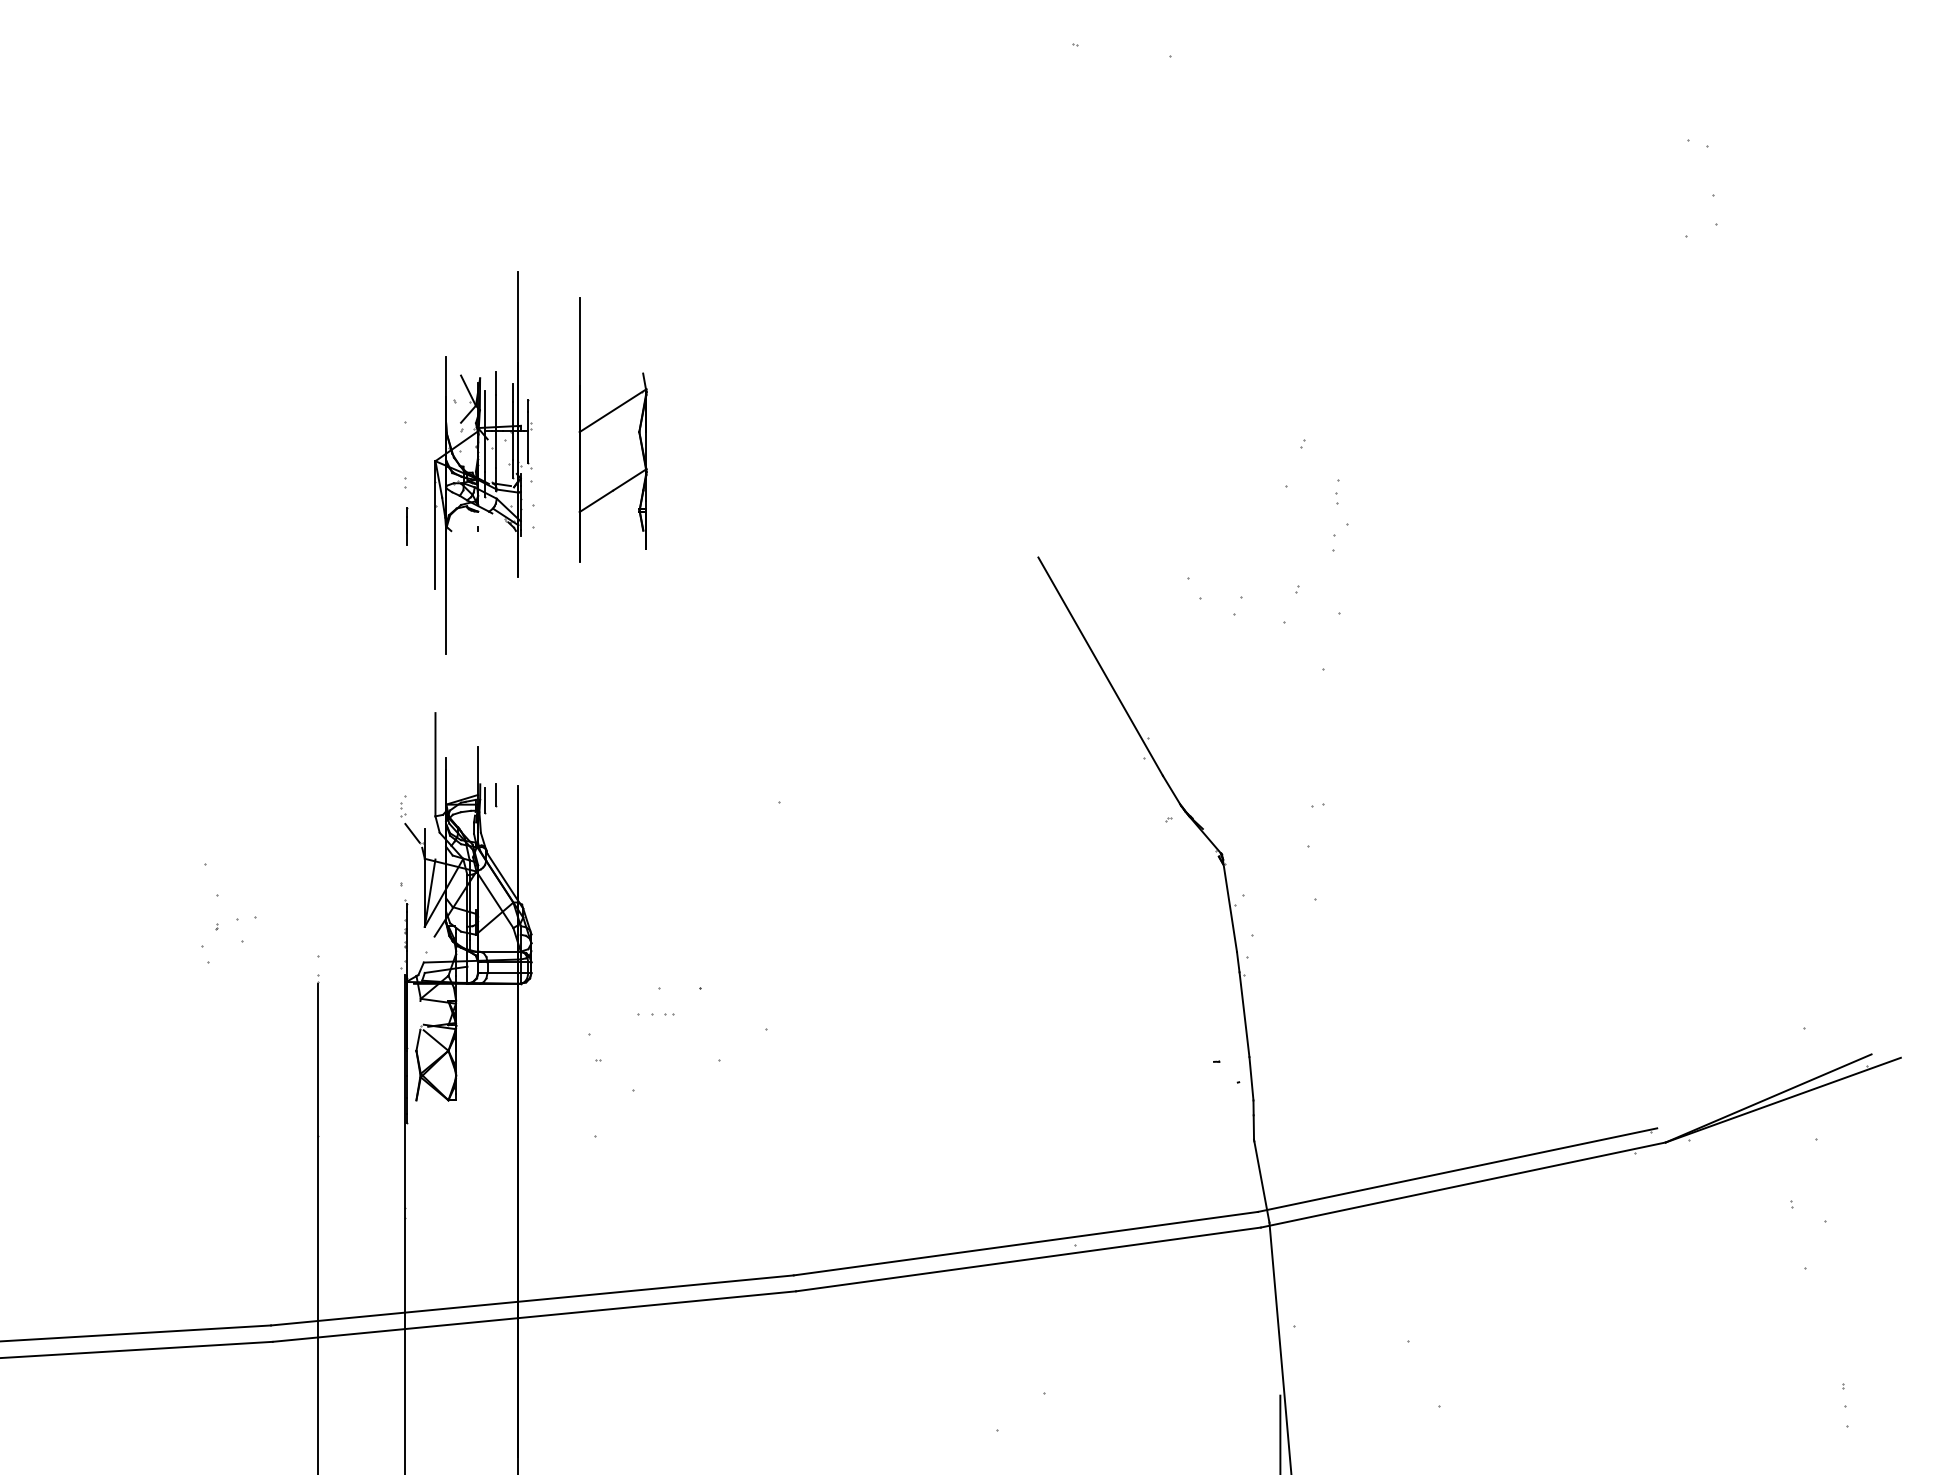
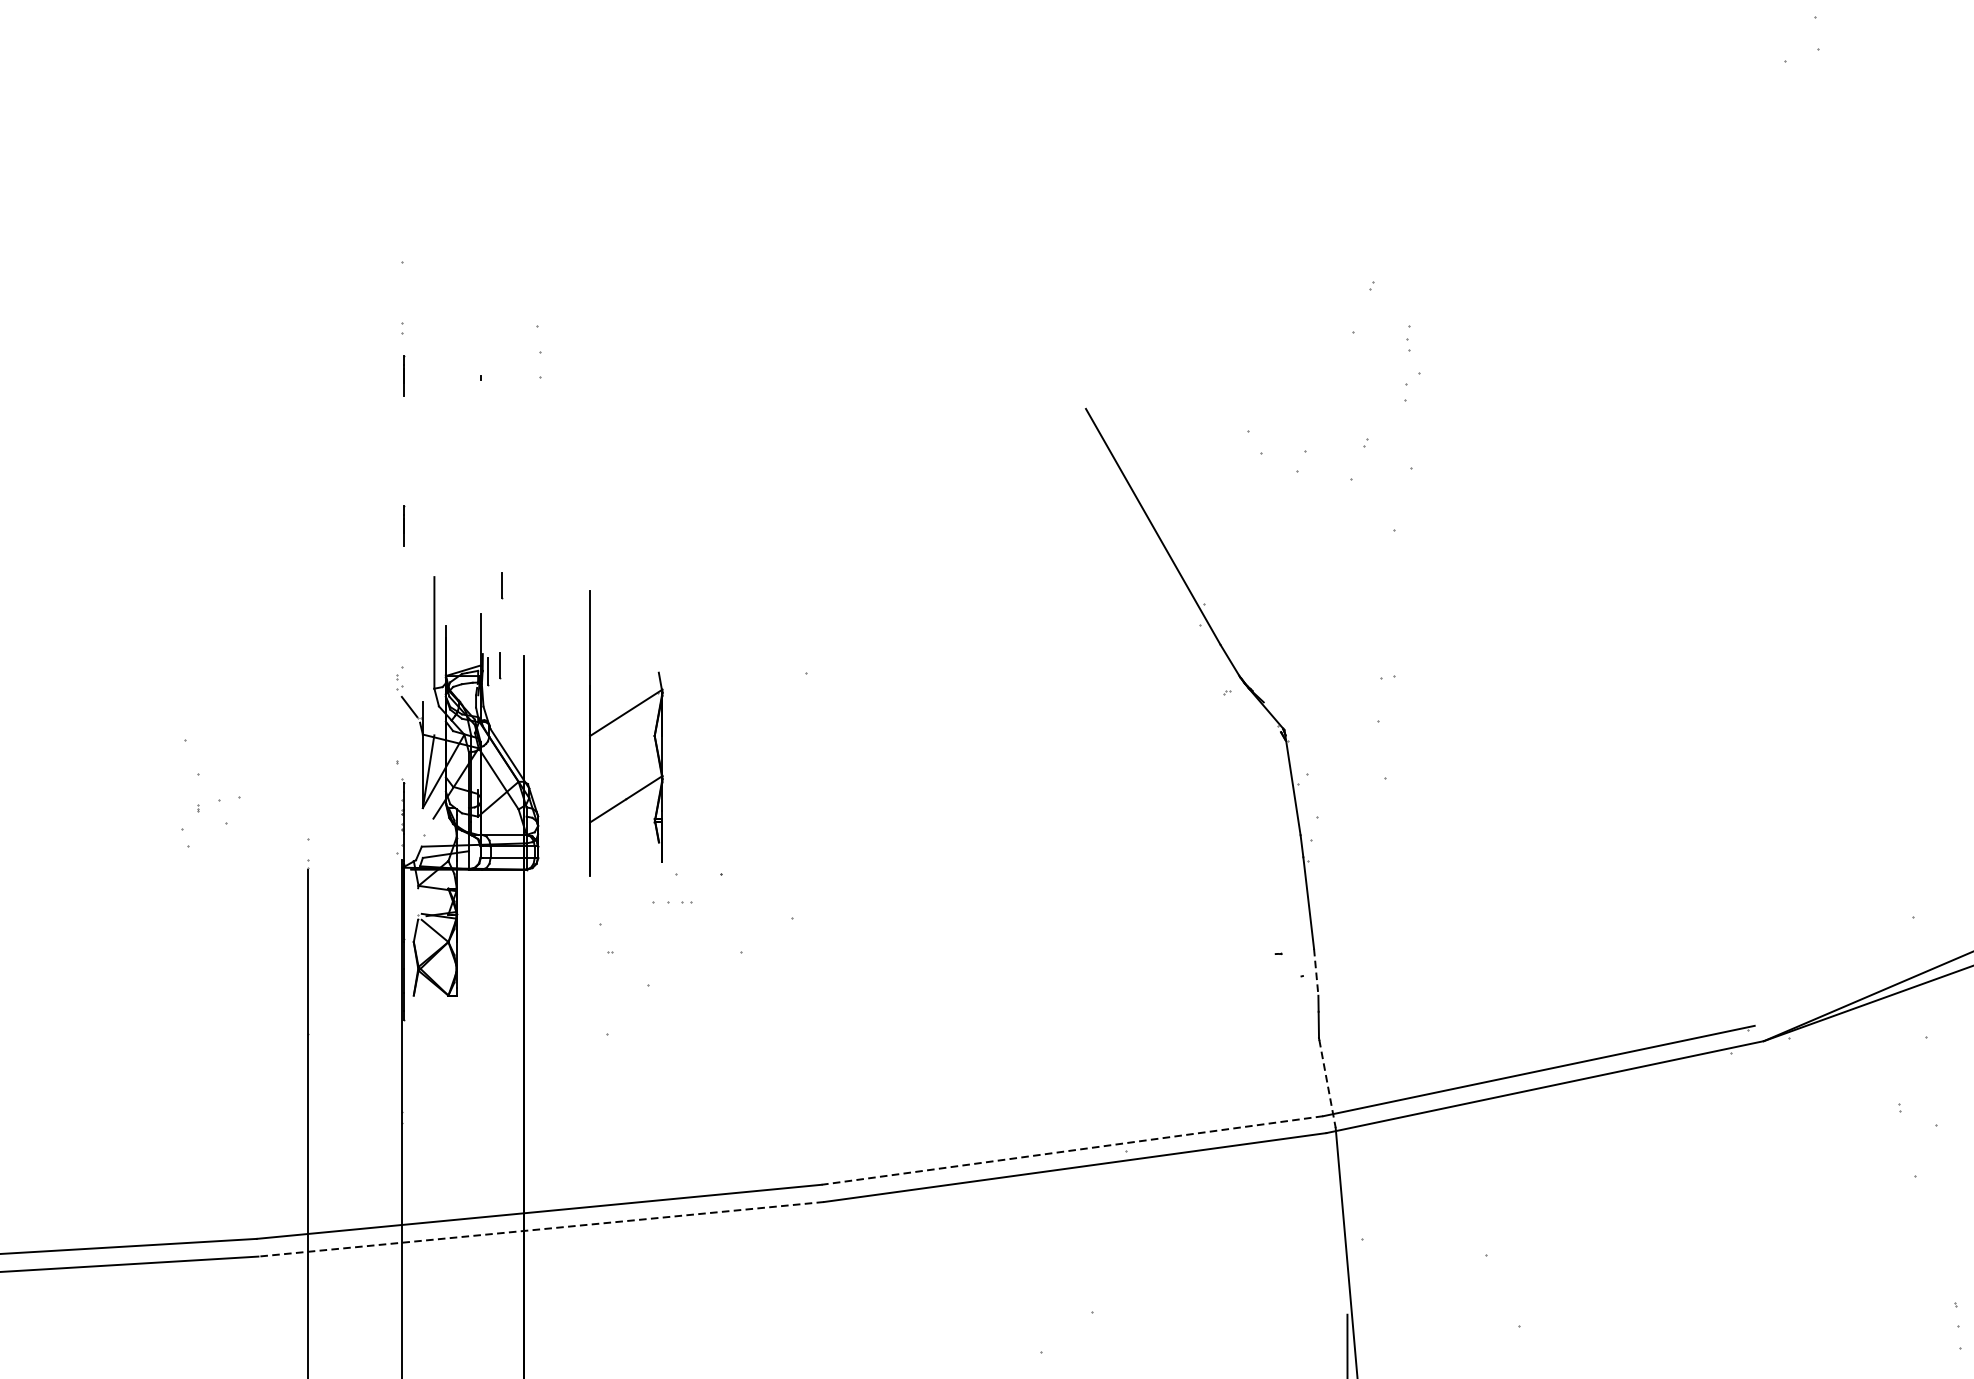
part: (612, 429) -> (625, 733), moved
part: (483, 462) -> (486, 306), removed
line: (407, 665) -> (404, 525), added
line: (498, 721) -> (502, 586), added
line: (1251, 1078) -> (1316, 971), solid -> dashed
line: (1261, 1182) -> (1327, 1084), solid -> dashed
line: (1025, 1243) -> (1072, 1150), solid -> dashed
line: (534, 1316) -> (541, 1229), solid -> dashed

